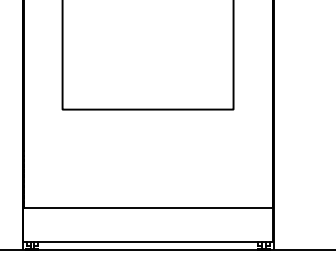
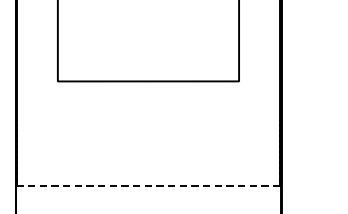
line: (148, 208) -> (148, 186), solid -> dashed

